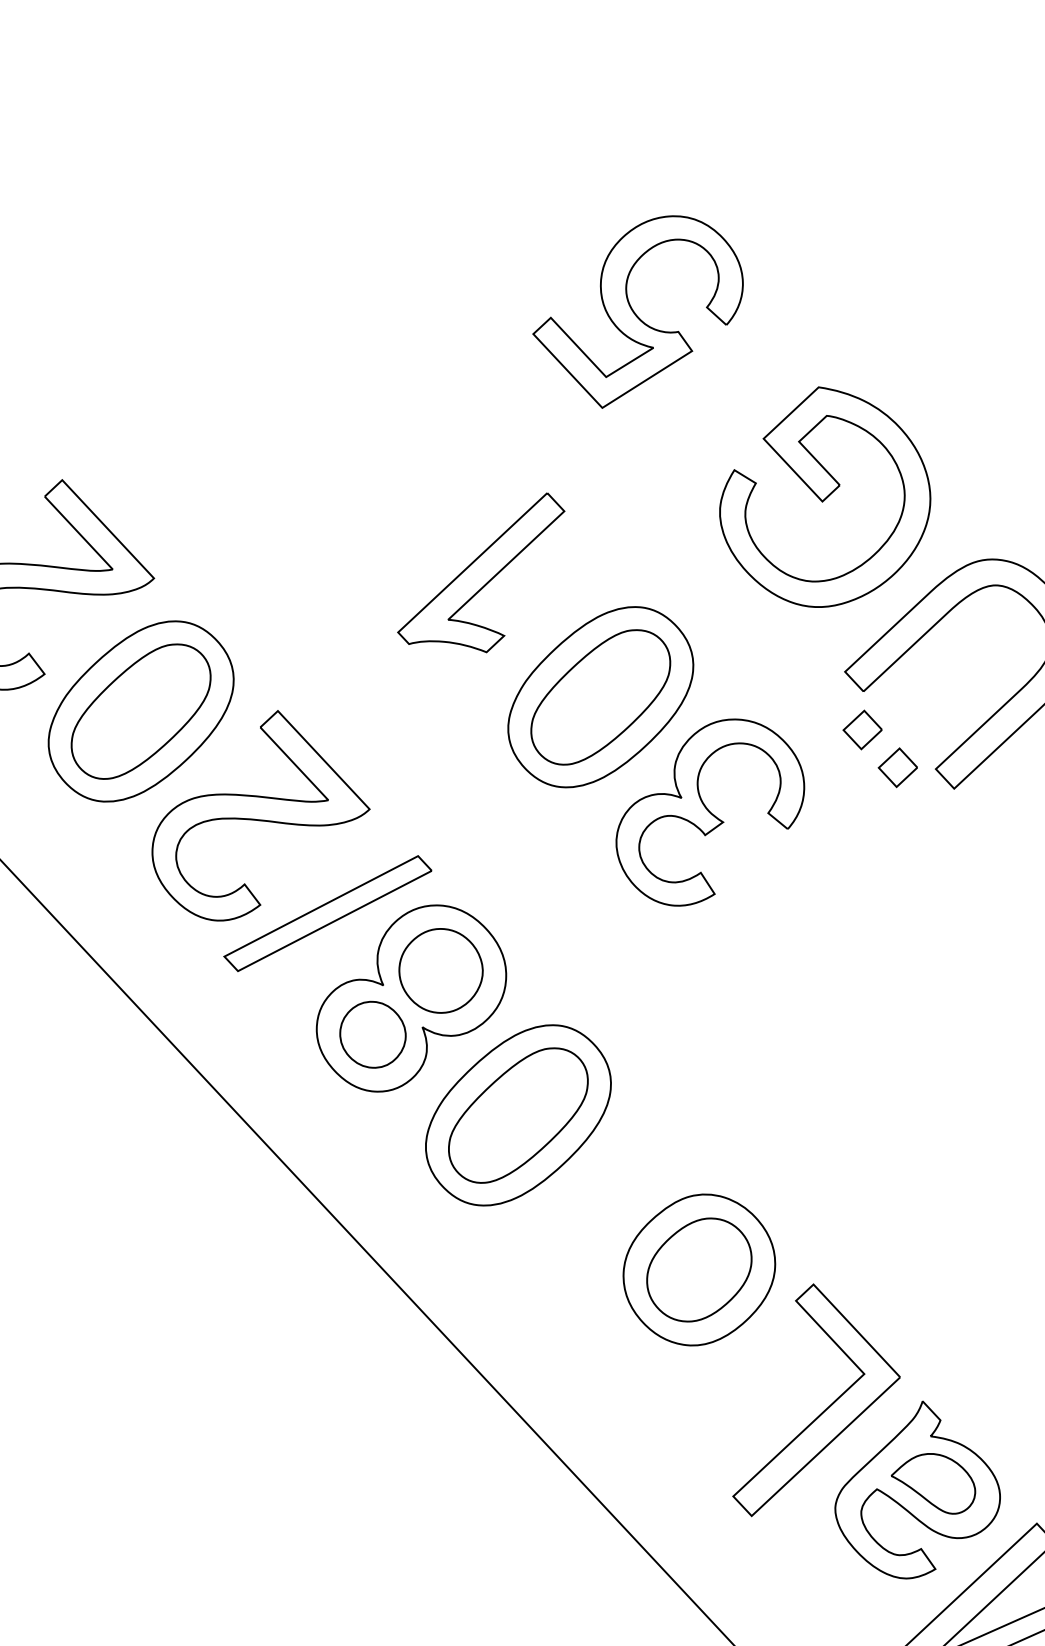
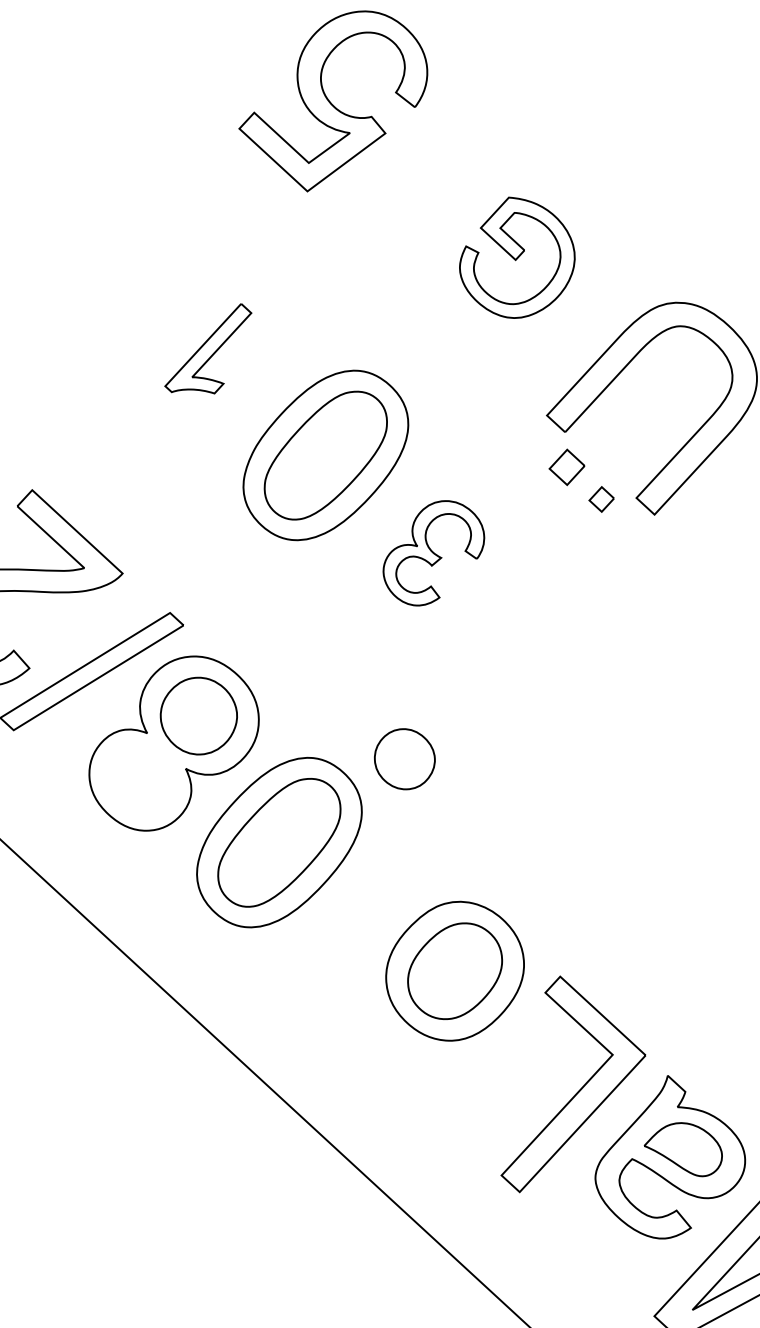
part: (825, 496) -> (517, 256), size x0.6
part: (481, 572) -> (208, 349), size x0.6
part: (897, 767) -> (601, 499), size x0.7
part: (710, 812) -> (433, 553), size x0.6
part: (372, 1034) -> (404, 758), moved

